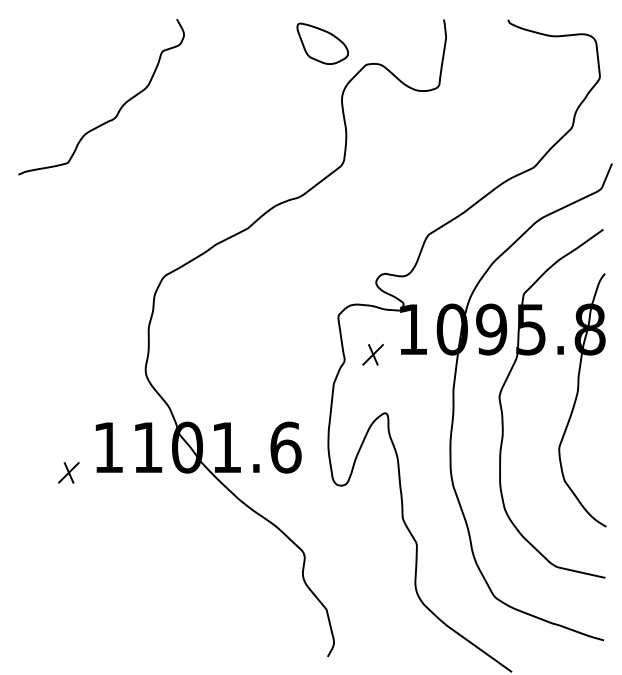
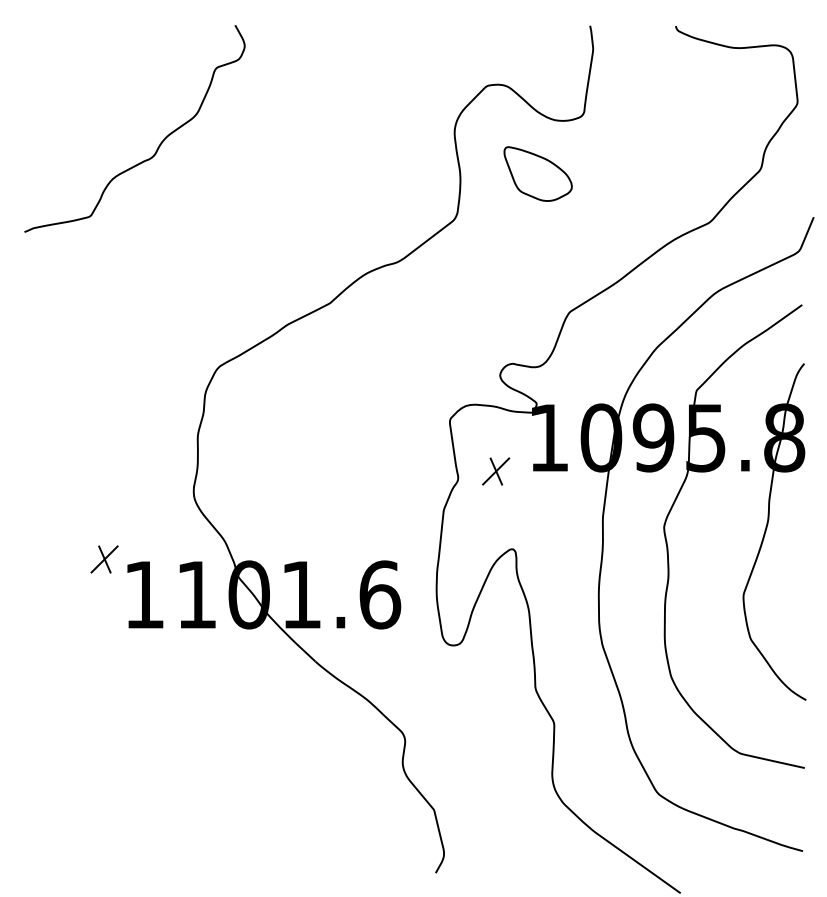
part: (322, 43) -> (537, 173), moved
part: (68, 472) -> (104, 559), moved

